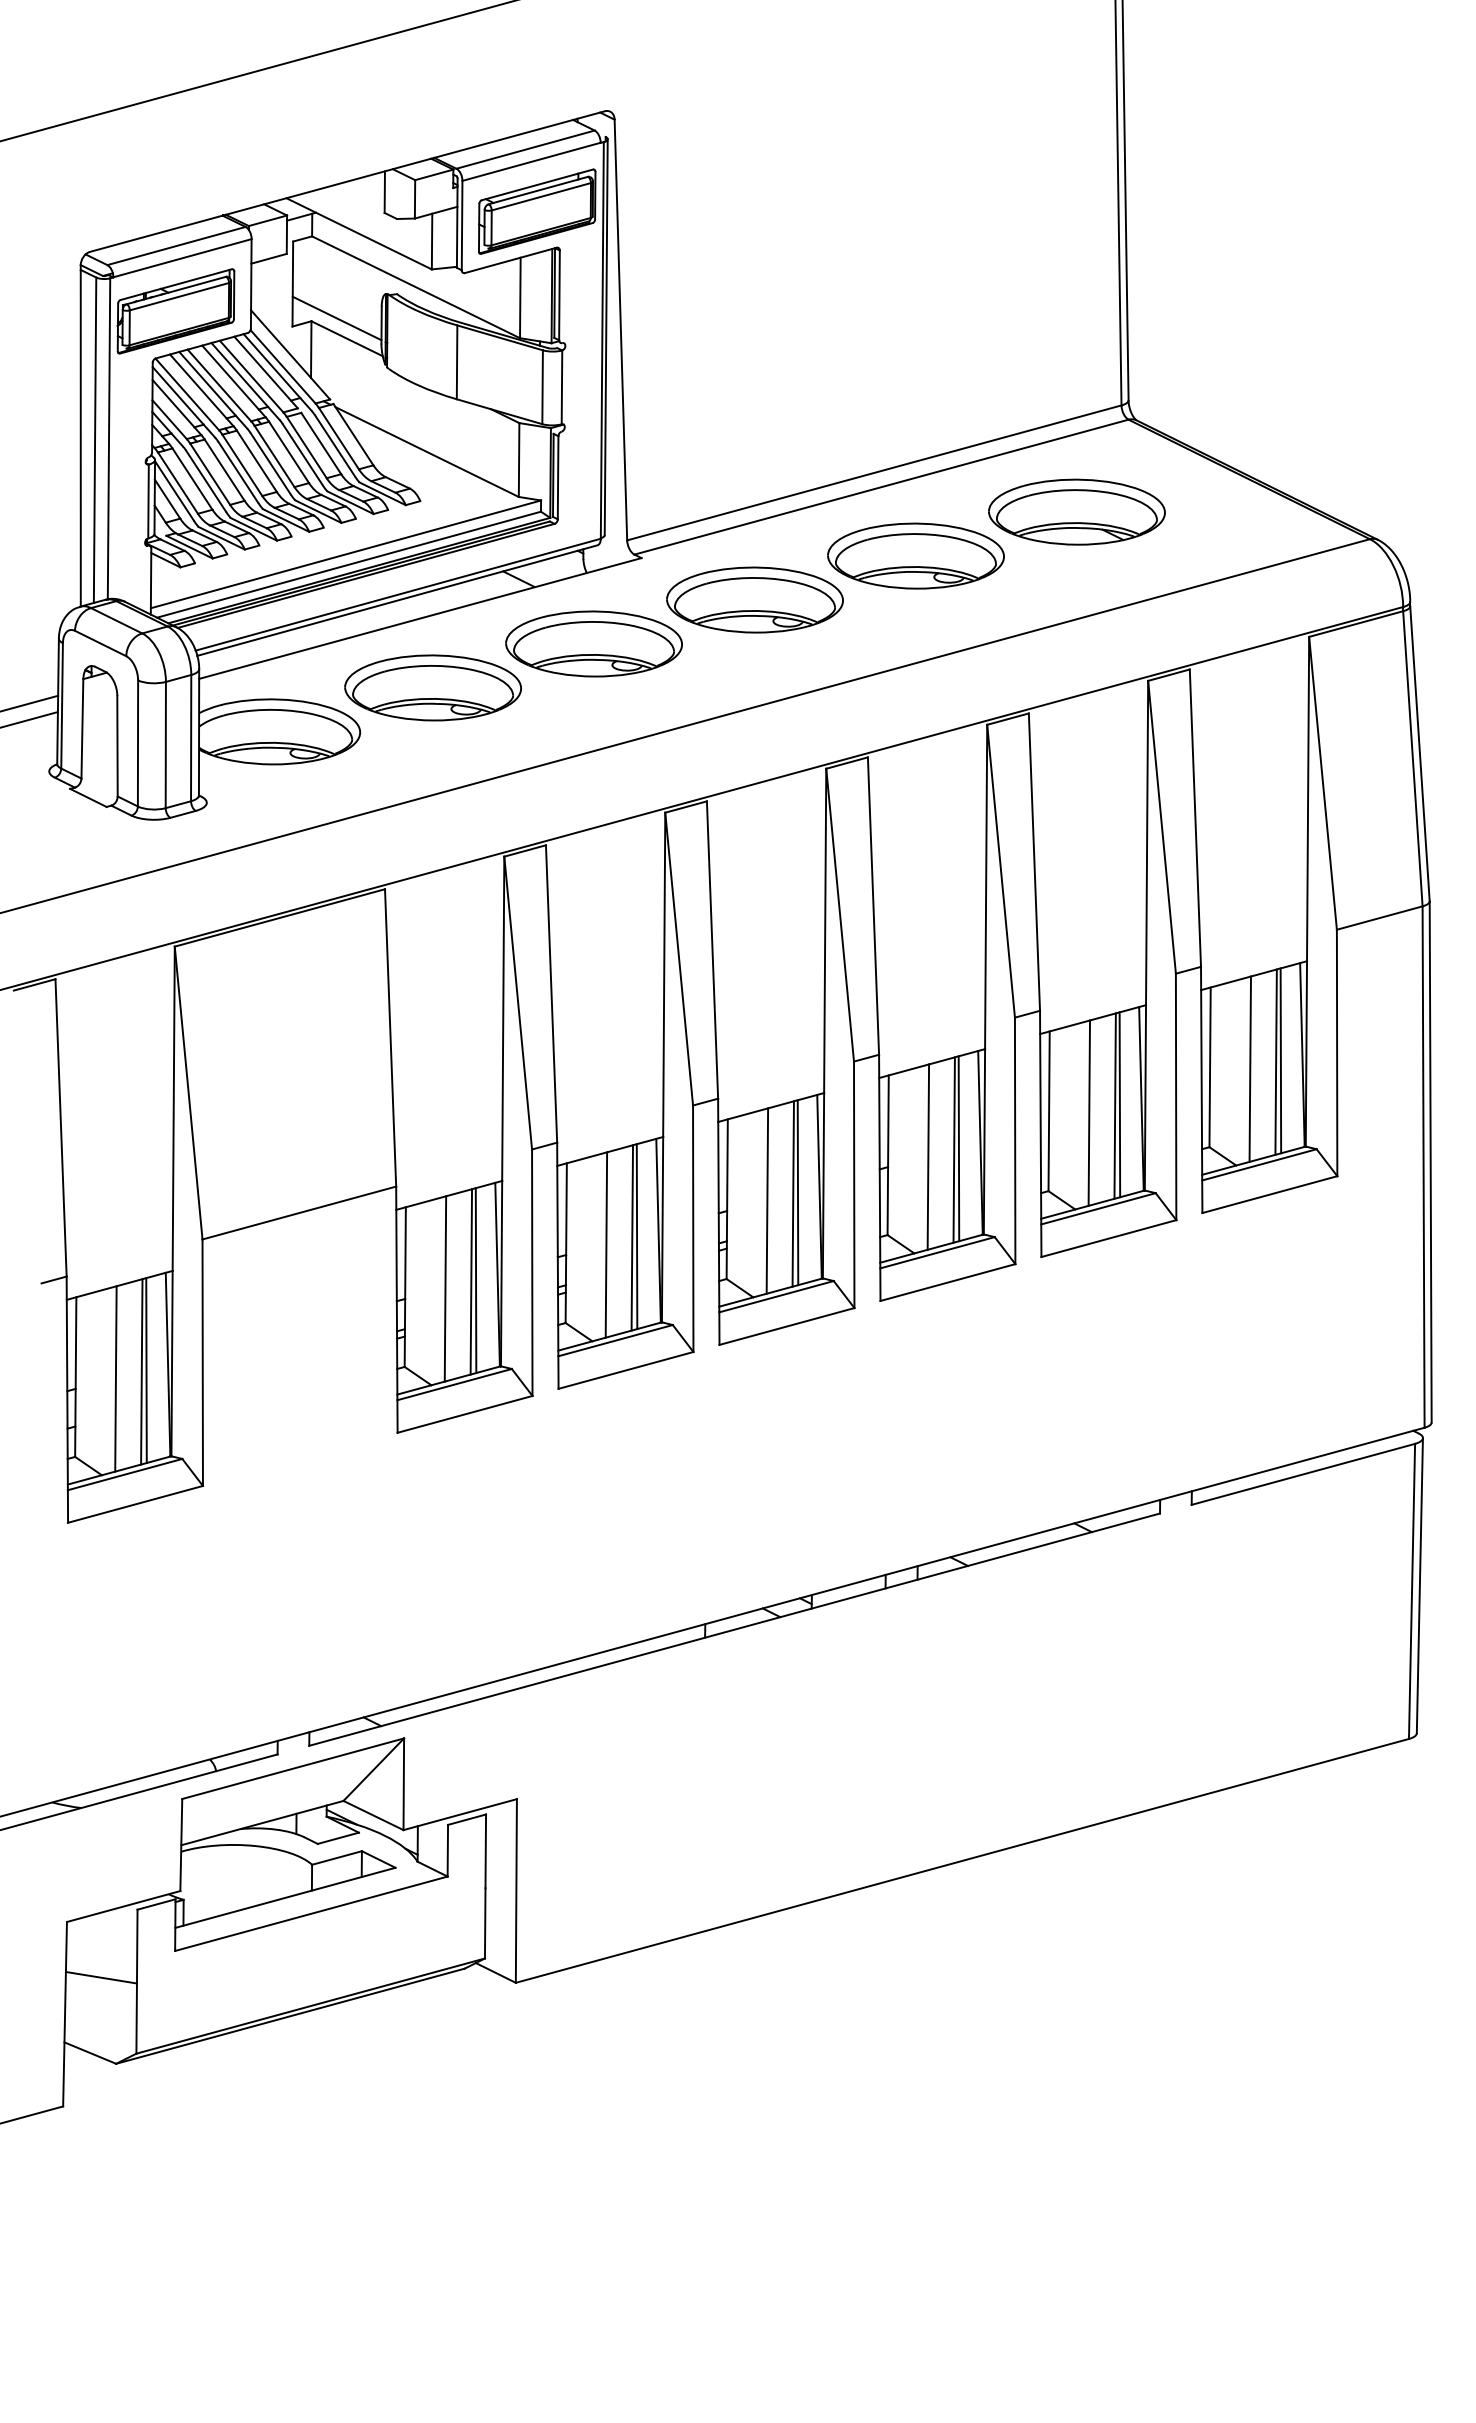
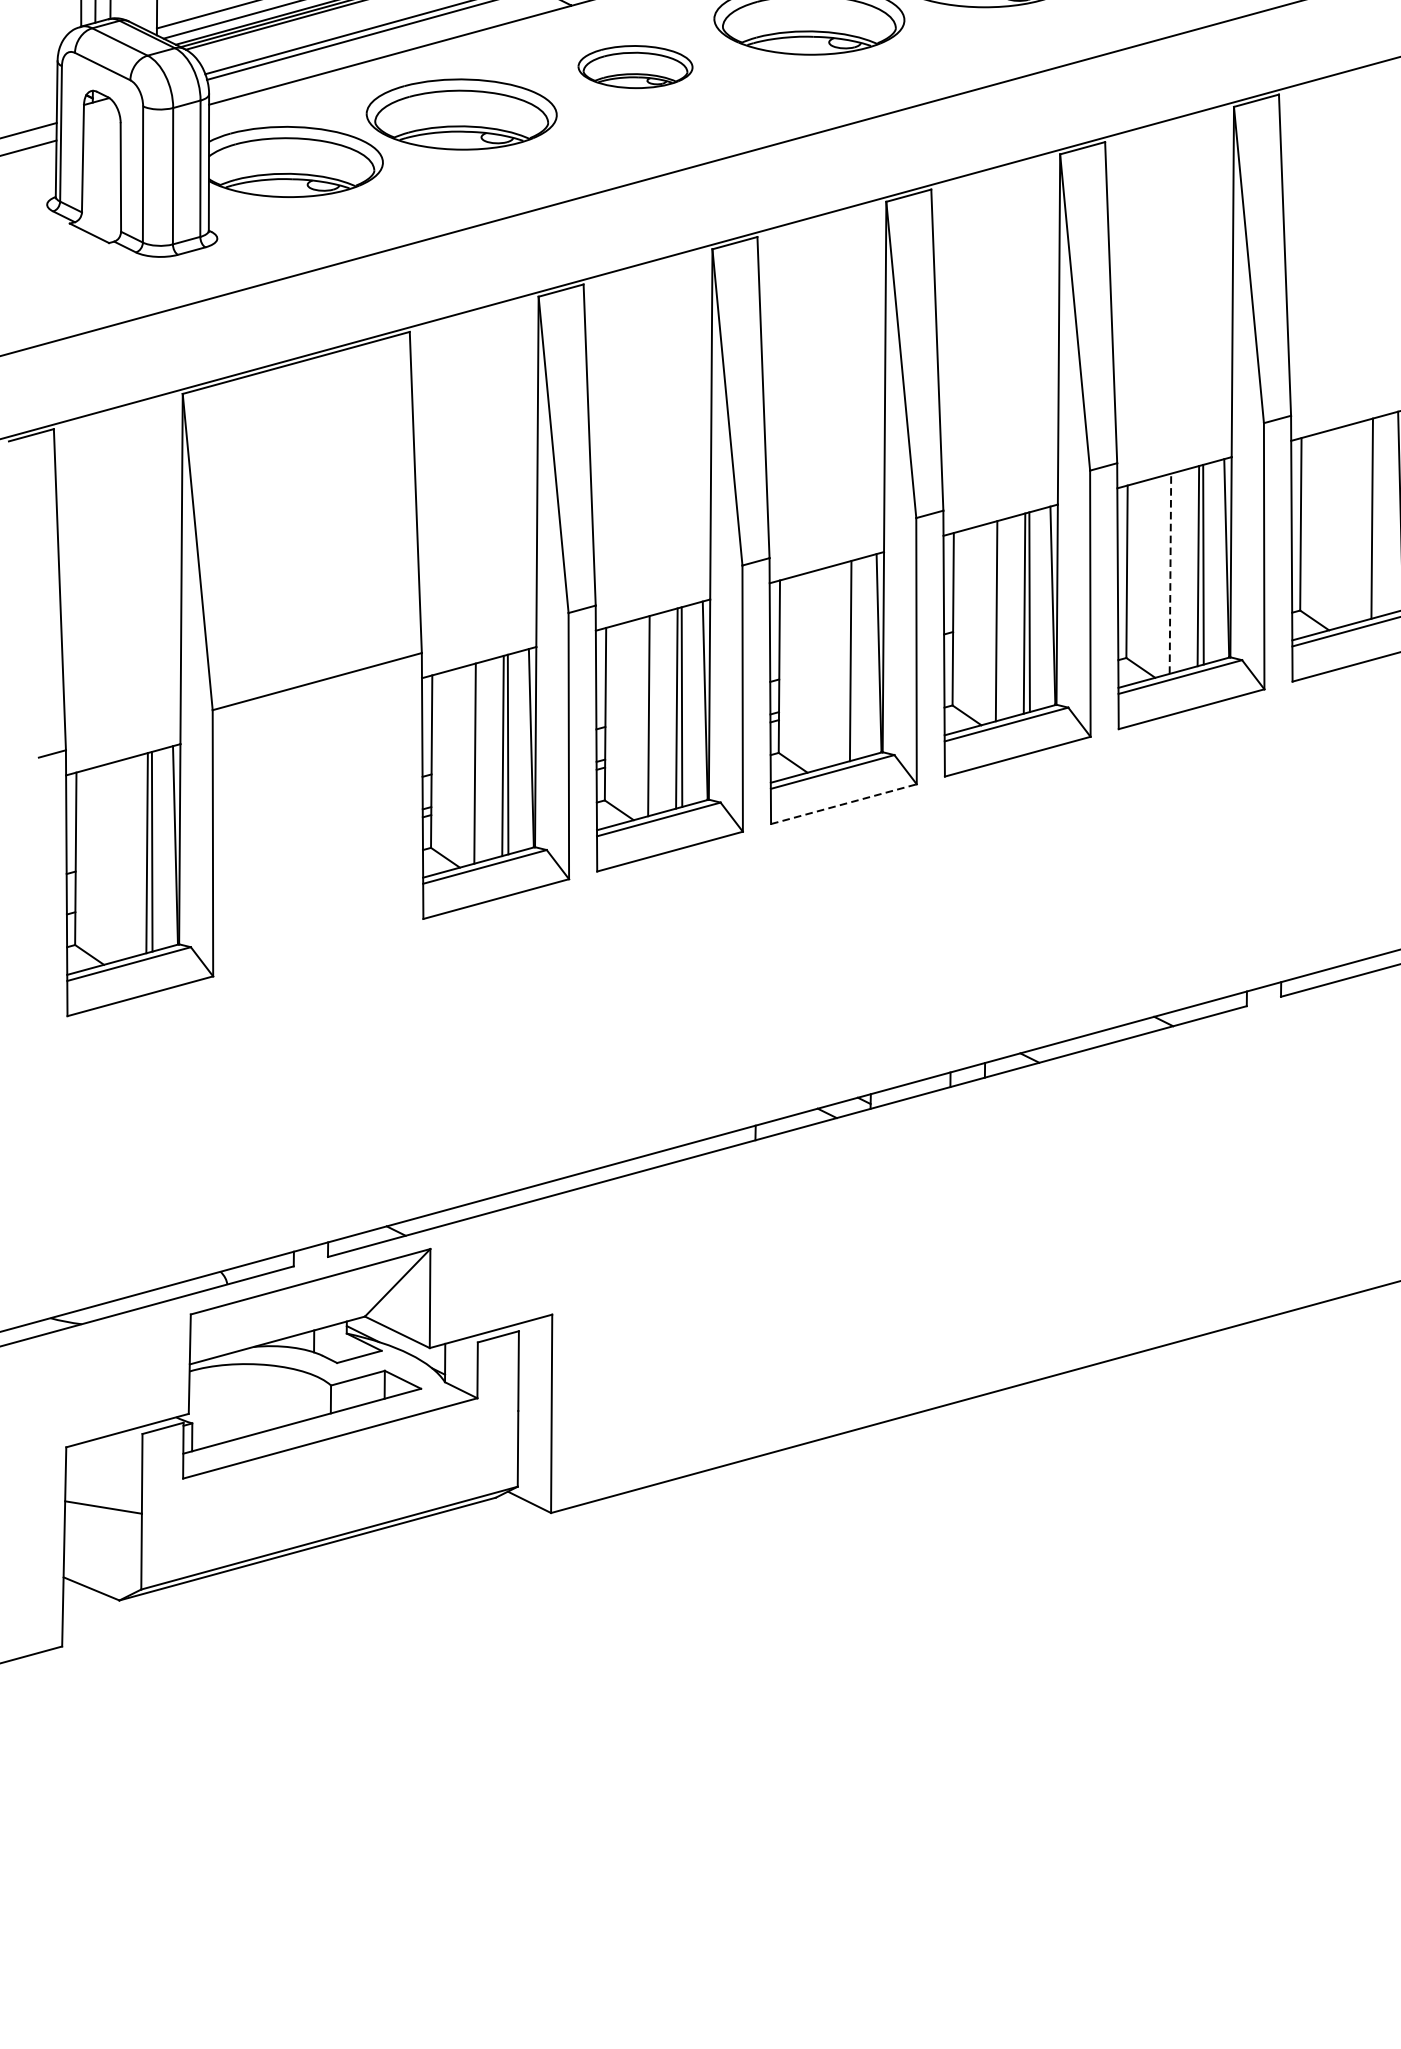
part: (593, 643) -> (634, 66), size x0.6
line: (1280, 1060) -> (1376, 516), removed
line: (1249, 1068) -> (1343, 525), removed
line: (1089, 1113) -> (1170, 574), solid -> dashed
line: (797, 1192) -> (855, 659), removed
line: (767, 1200) -> (822, 668), removed
line: (786, 1326) -> (843, 804), solid -> dashed
line: (115, 1378) -> (118, 860), removed

